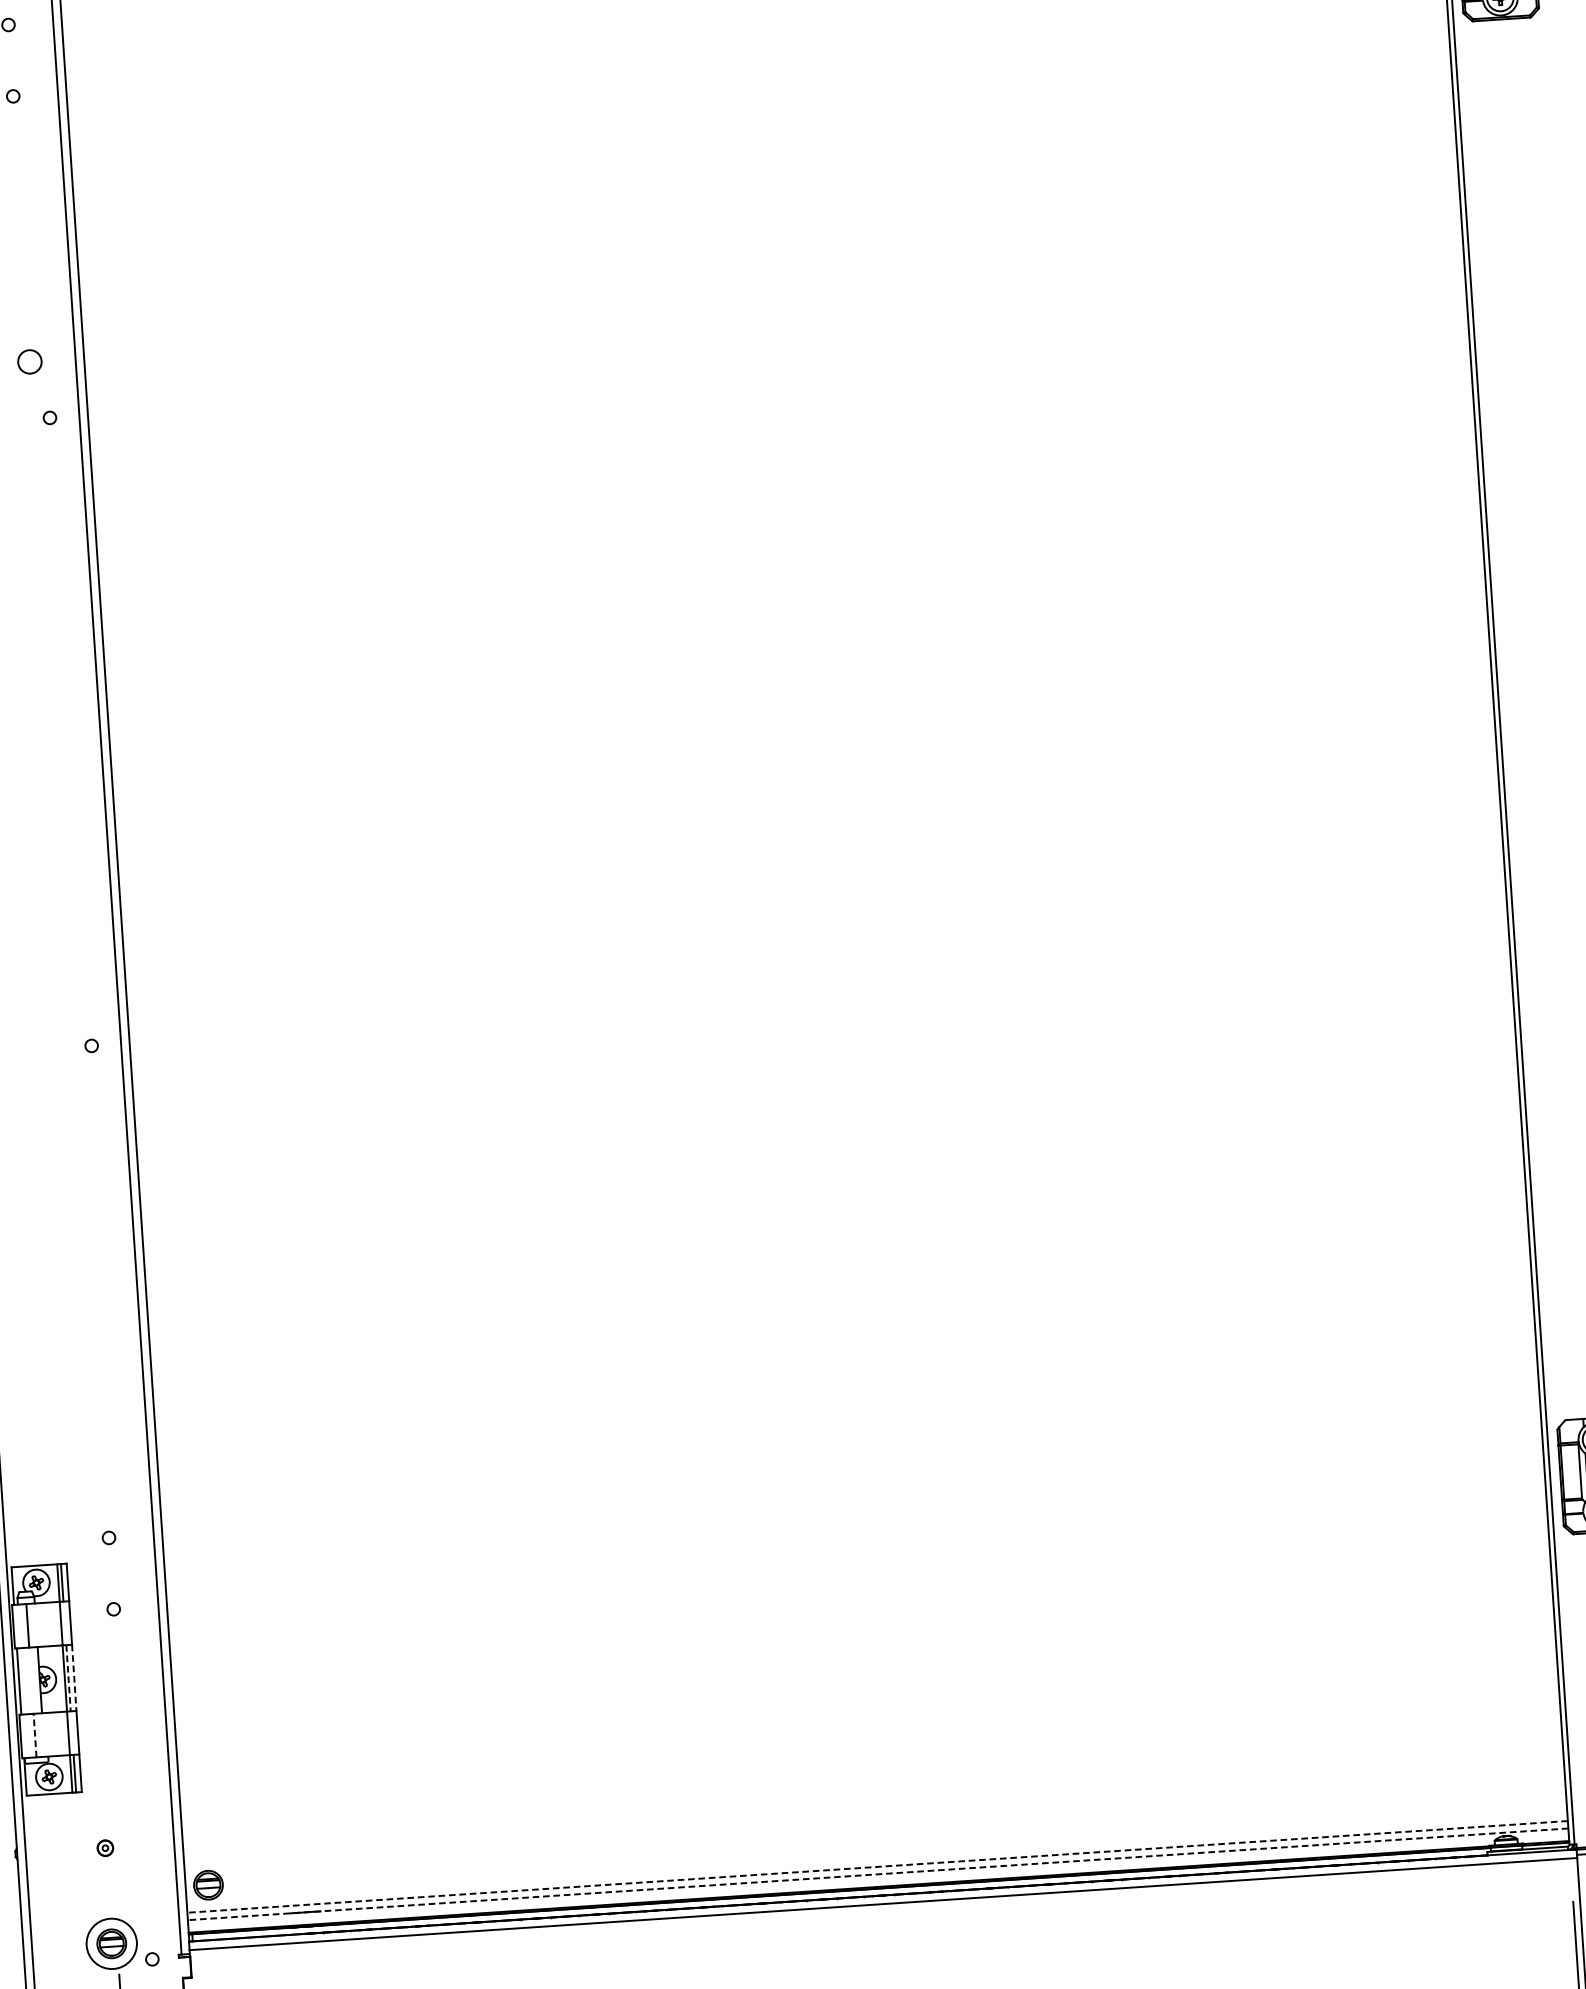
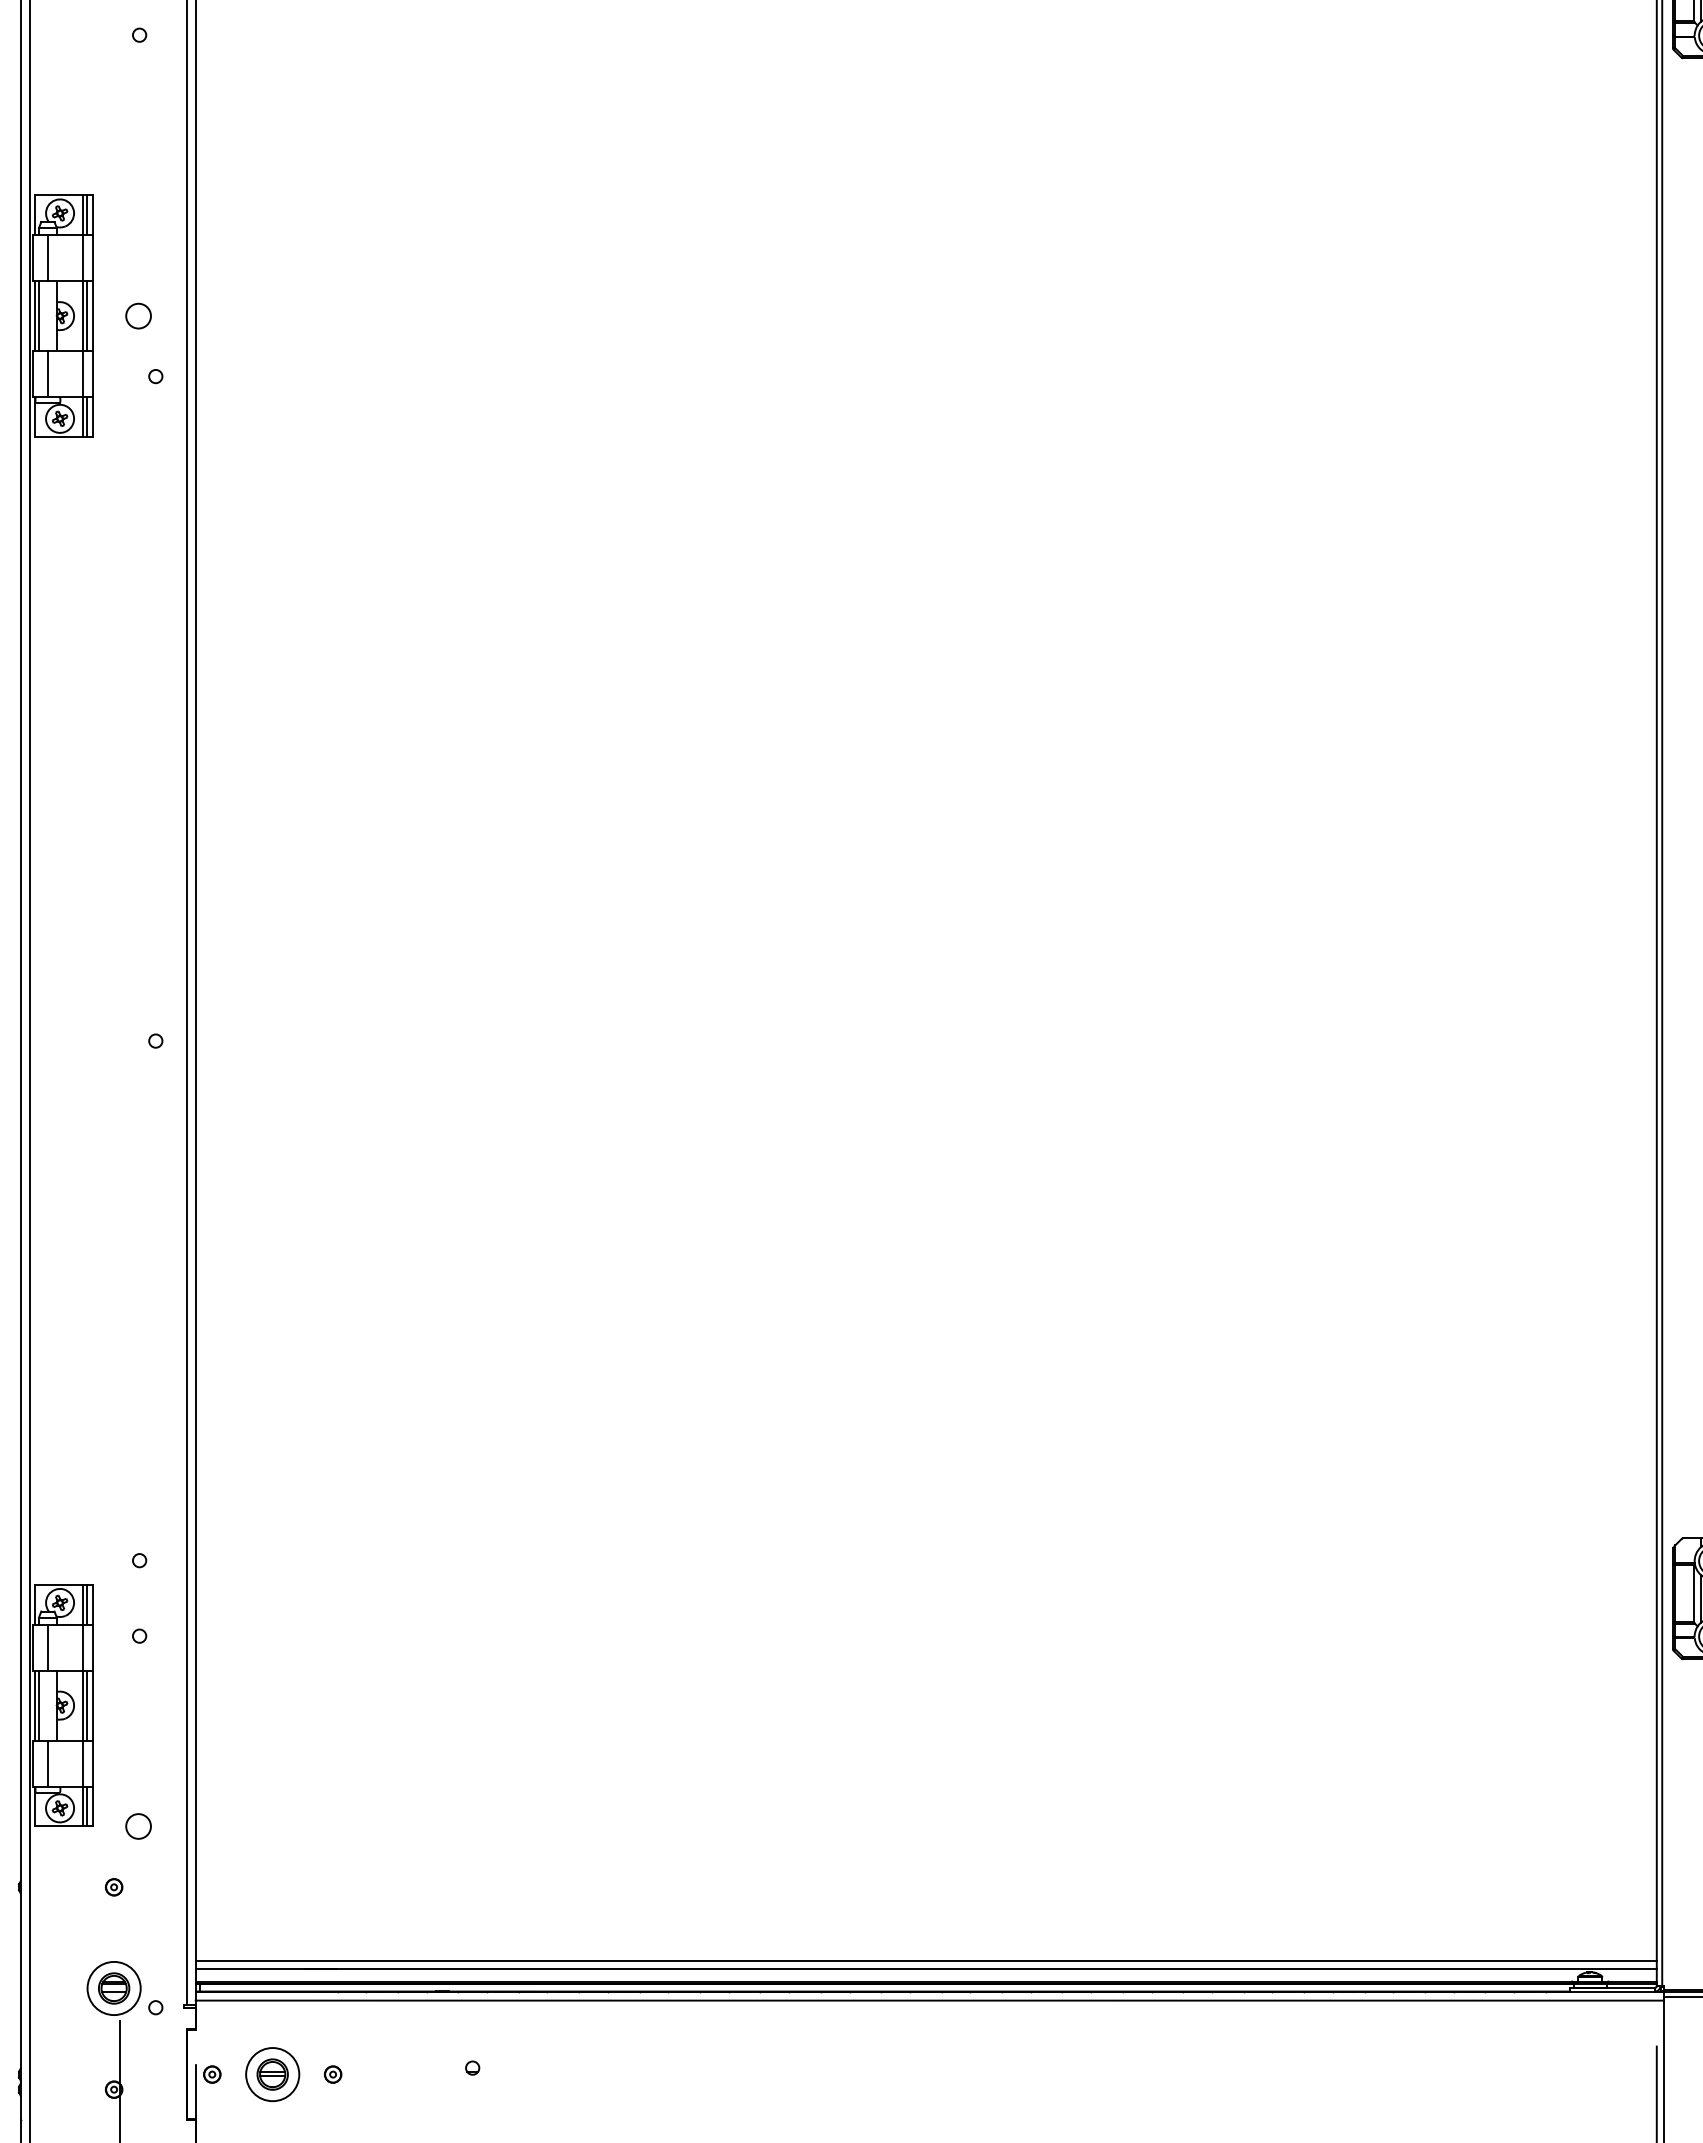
line: (74, 1678) -> (93, 1706), dashed -> solid
line: (68, 1679) -> (87, 1706), dashed -> solid
line: (23, 1681) -> (39, 1705), added
line: (34, 1735) -> (47, 1763), dashed -> solid
circle: (124, 1789) -> (138, 1826), added
line: (876, 1867) -> (925, 1961), dashed -> solid
line: (877, 1874) -> (925, 1968), dashed -> solid
part: (208, 1885) -> (220, 1933), removed

